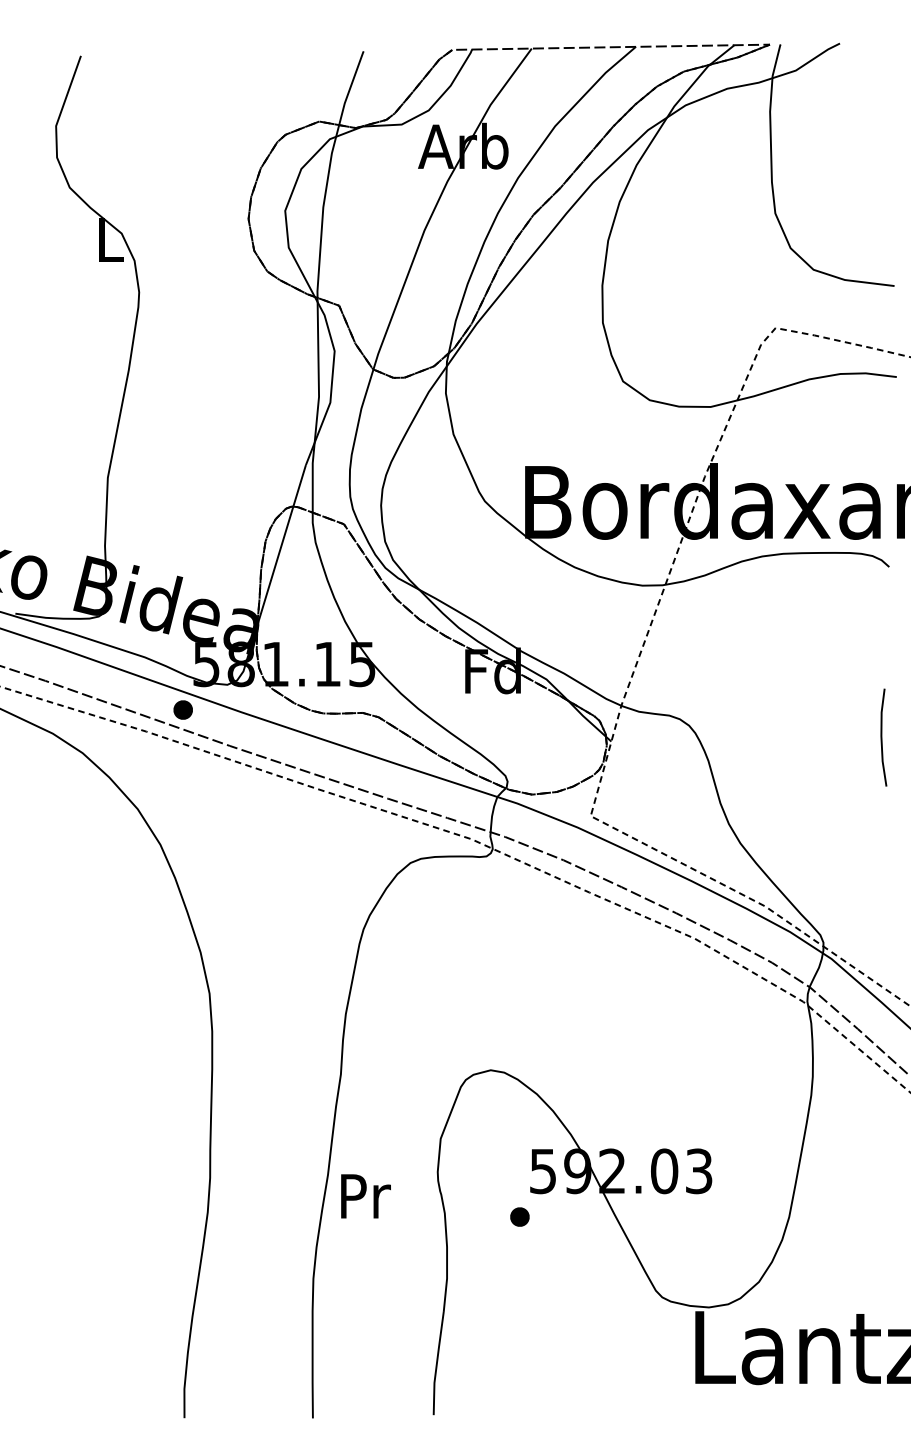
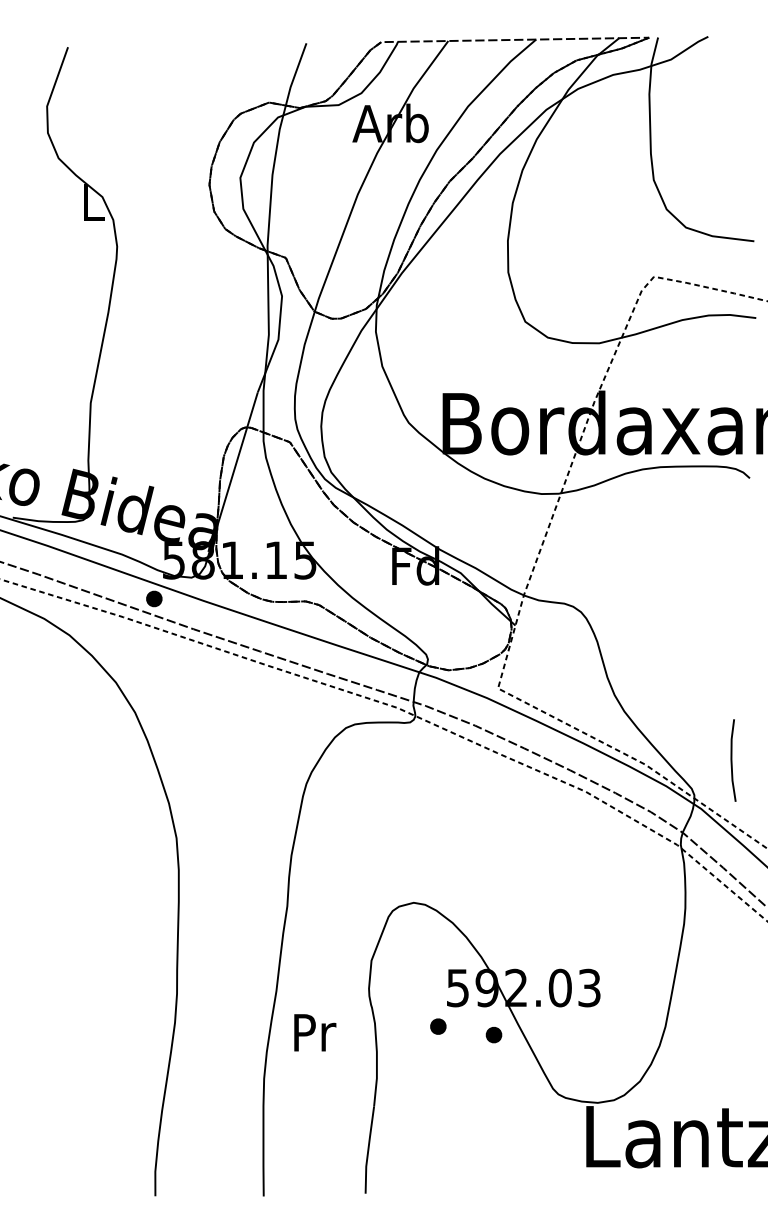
line: (882, 737) -> (732, 760), moved
text: (365, 1196) -> (314, 1032), moved
part: (585, 1226) -> (493, 1034), added

